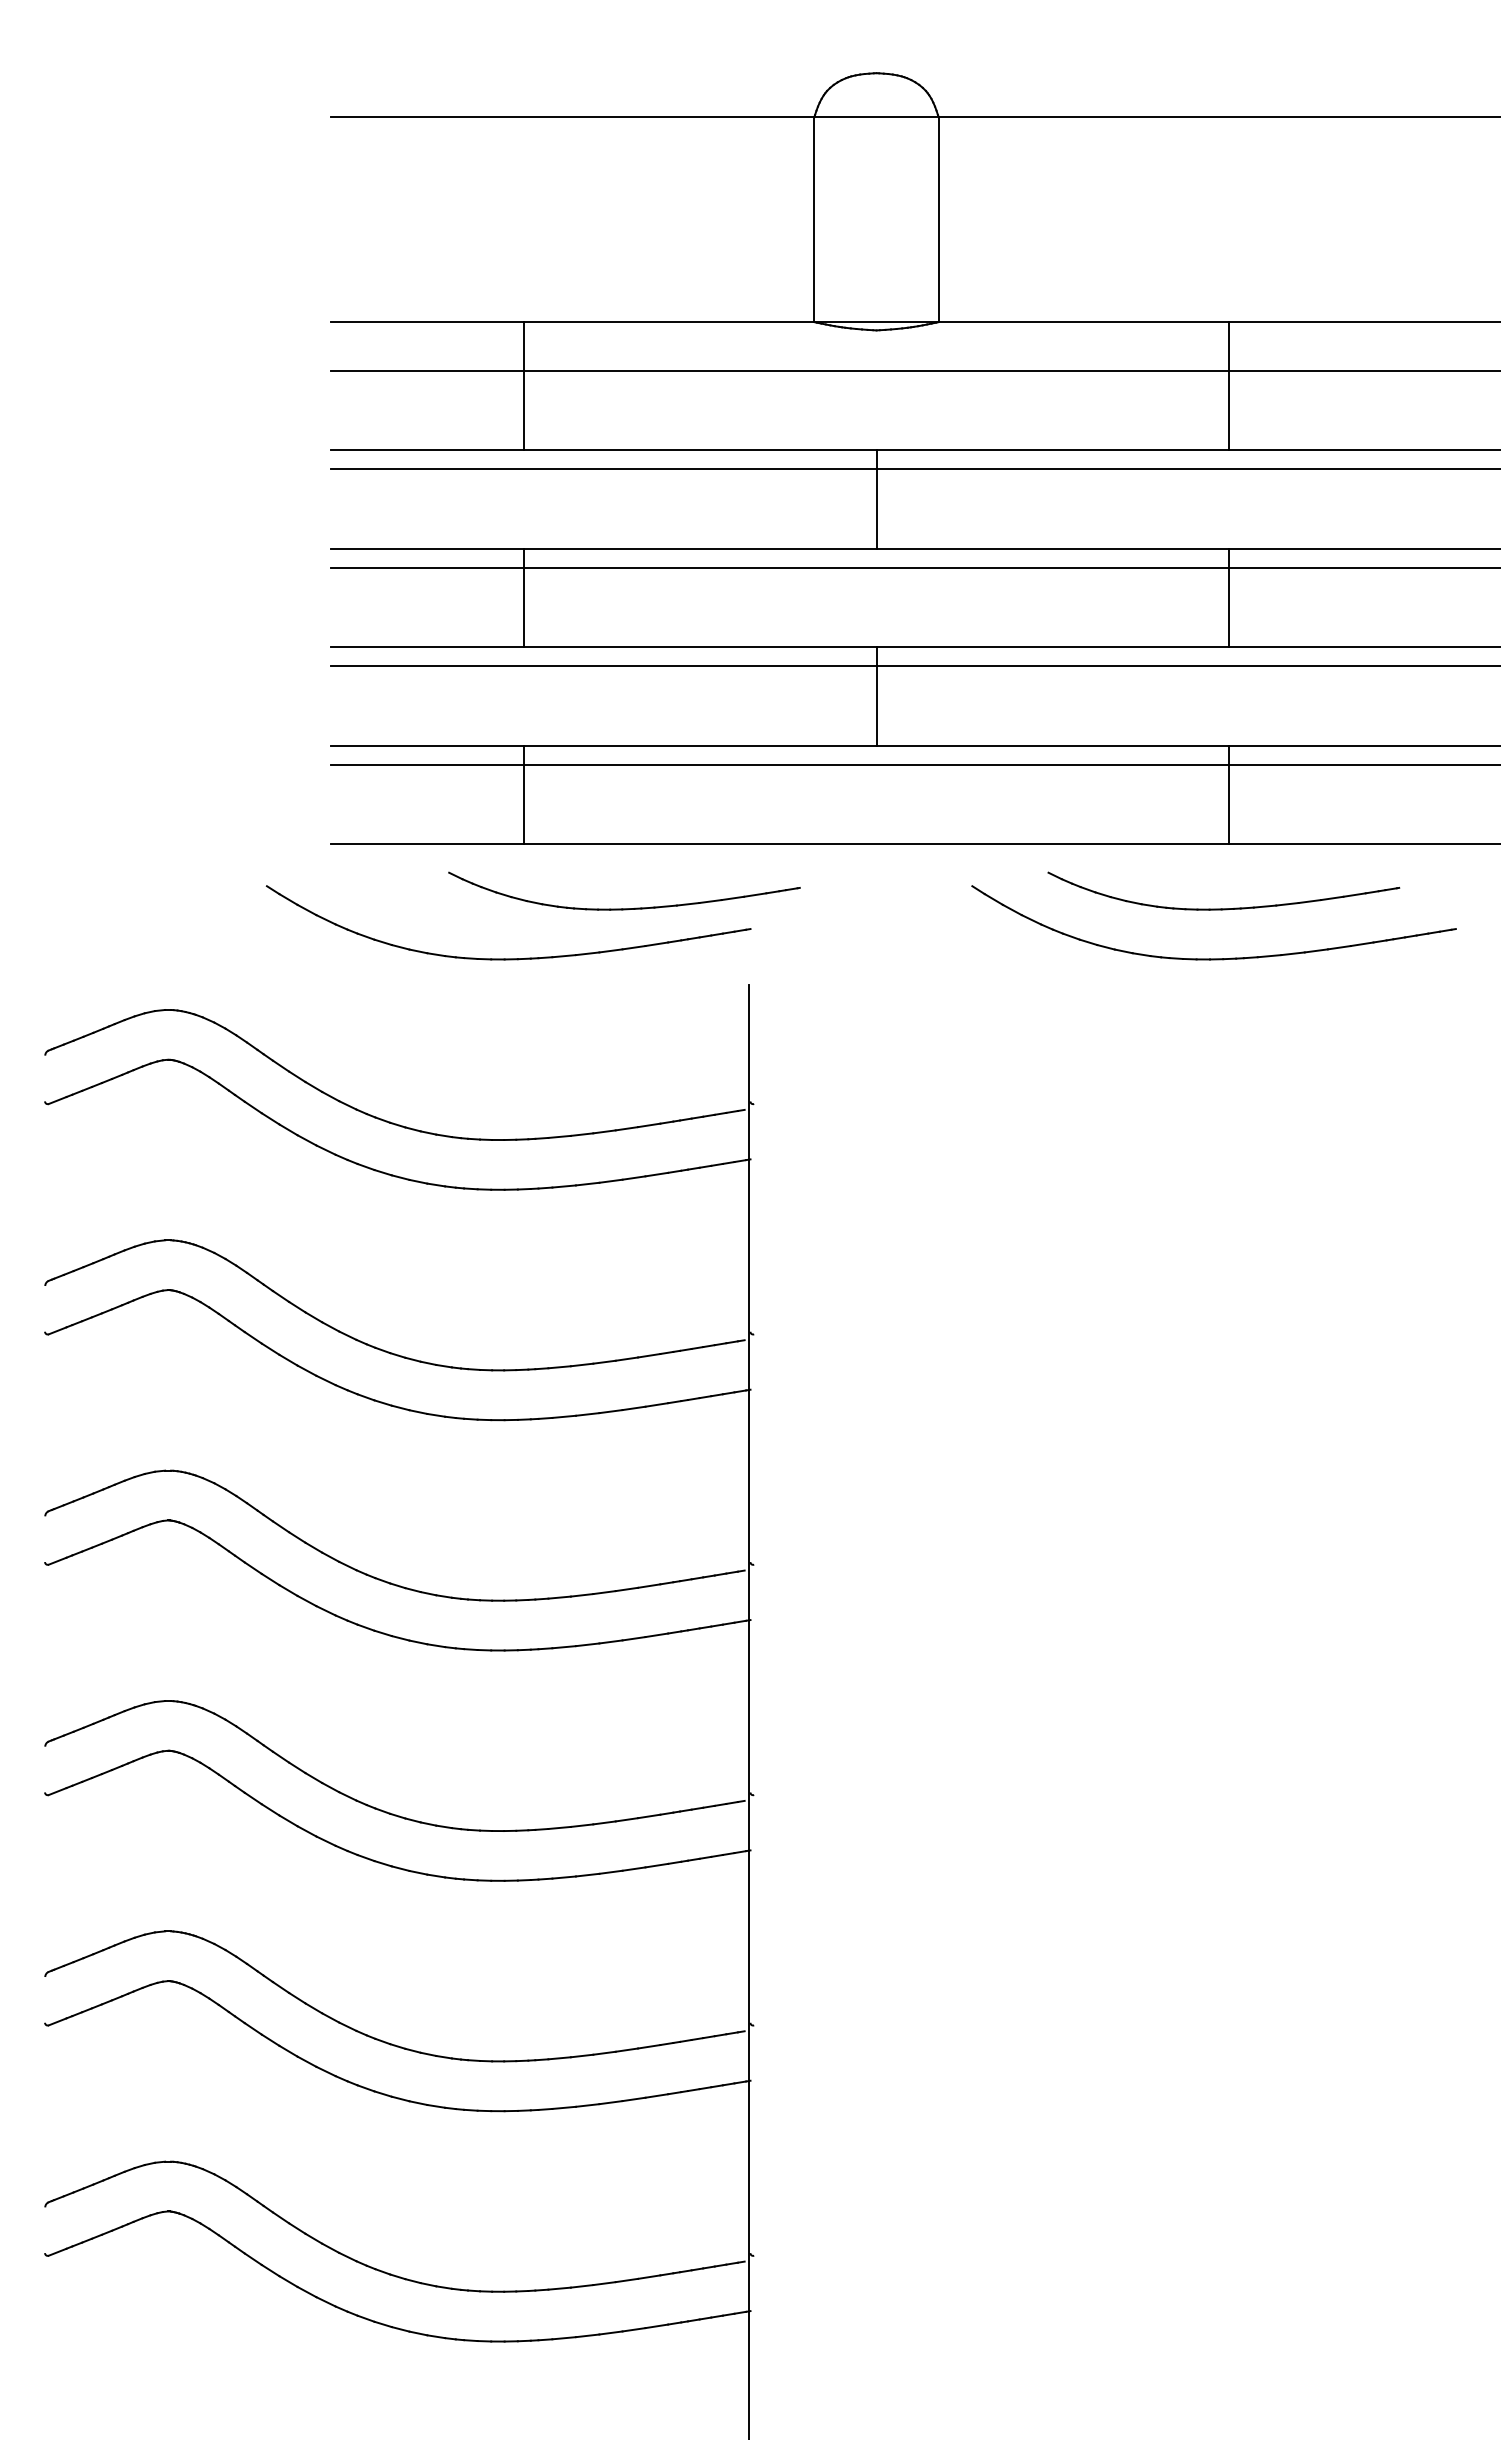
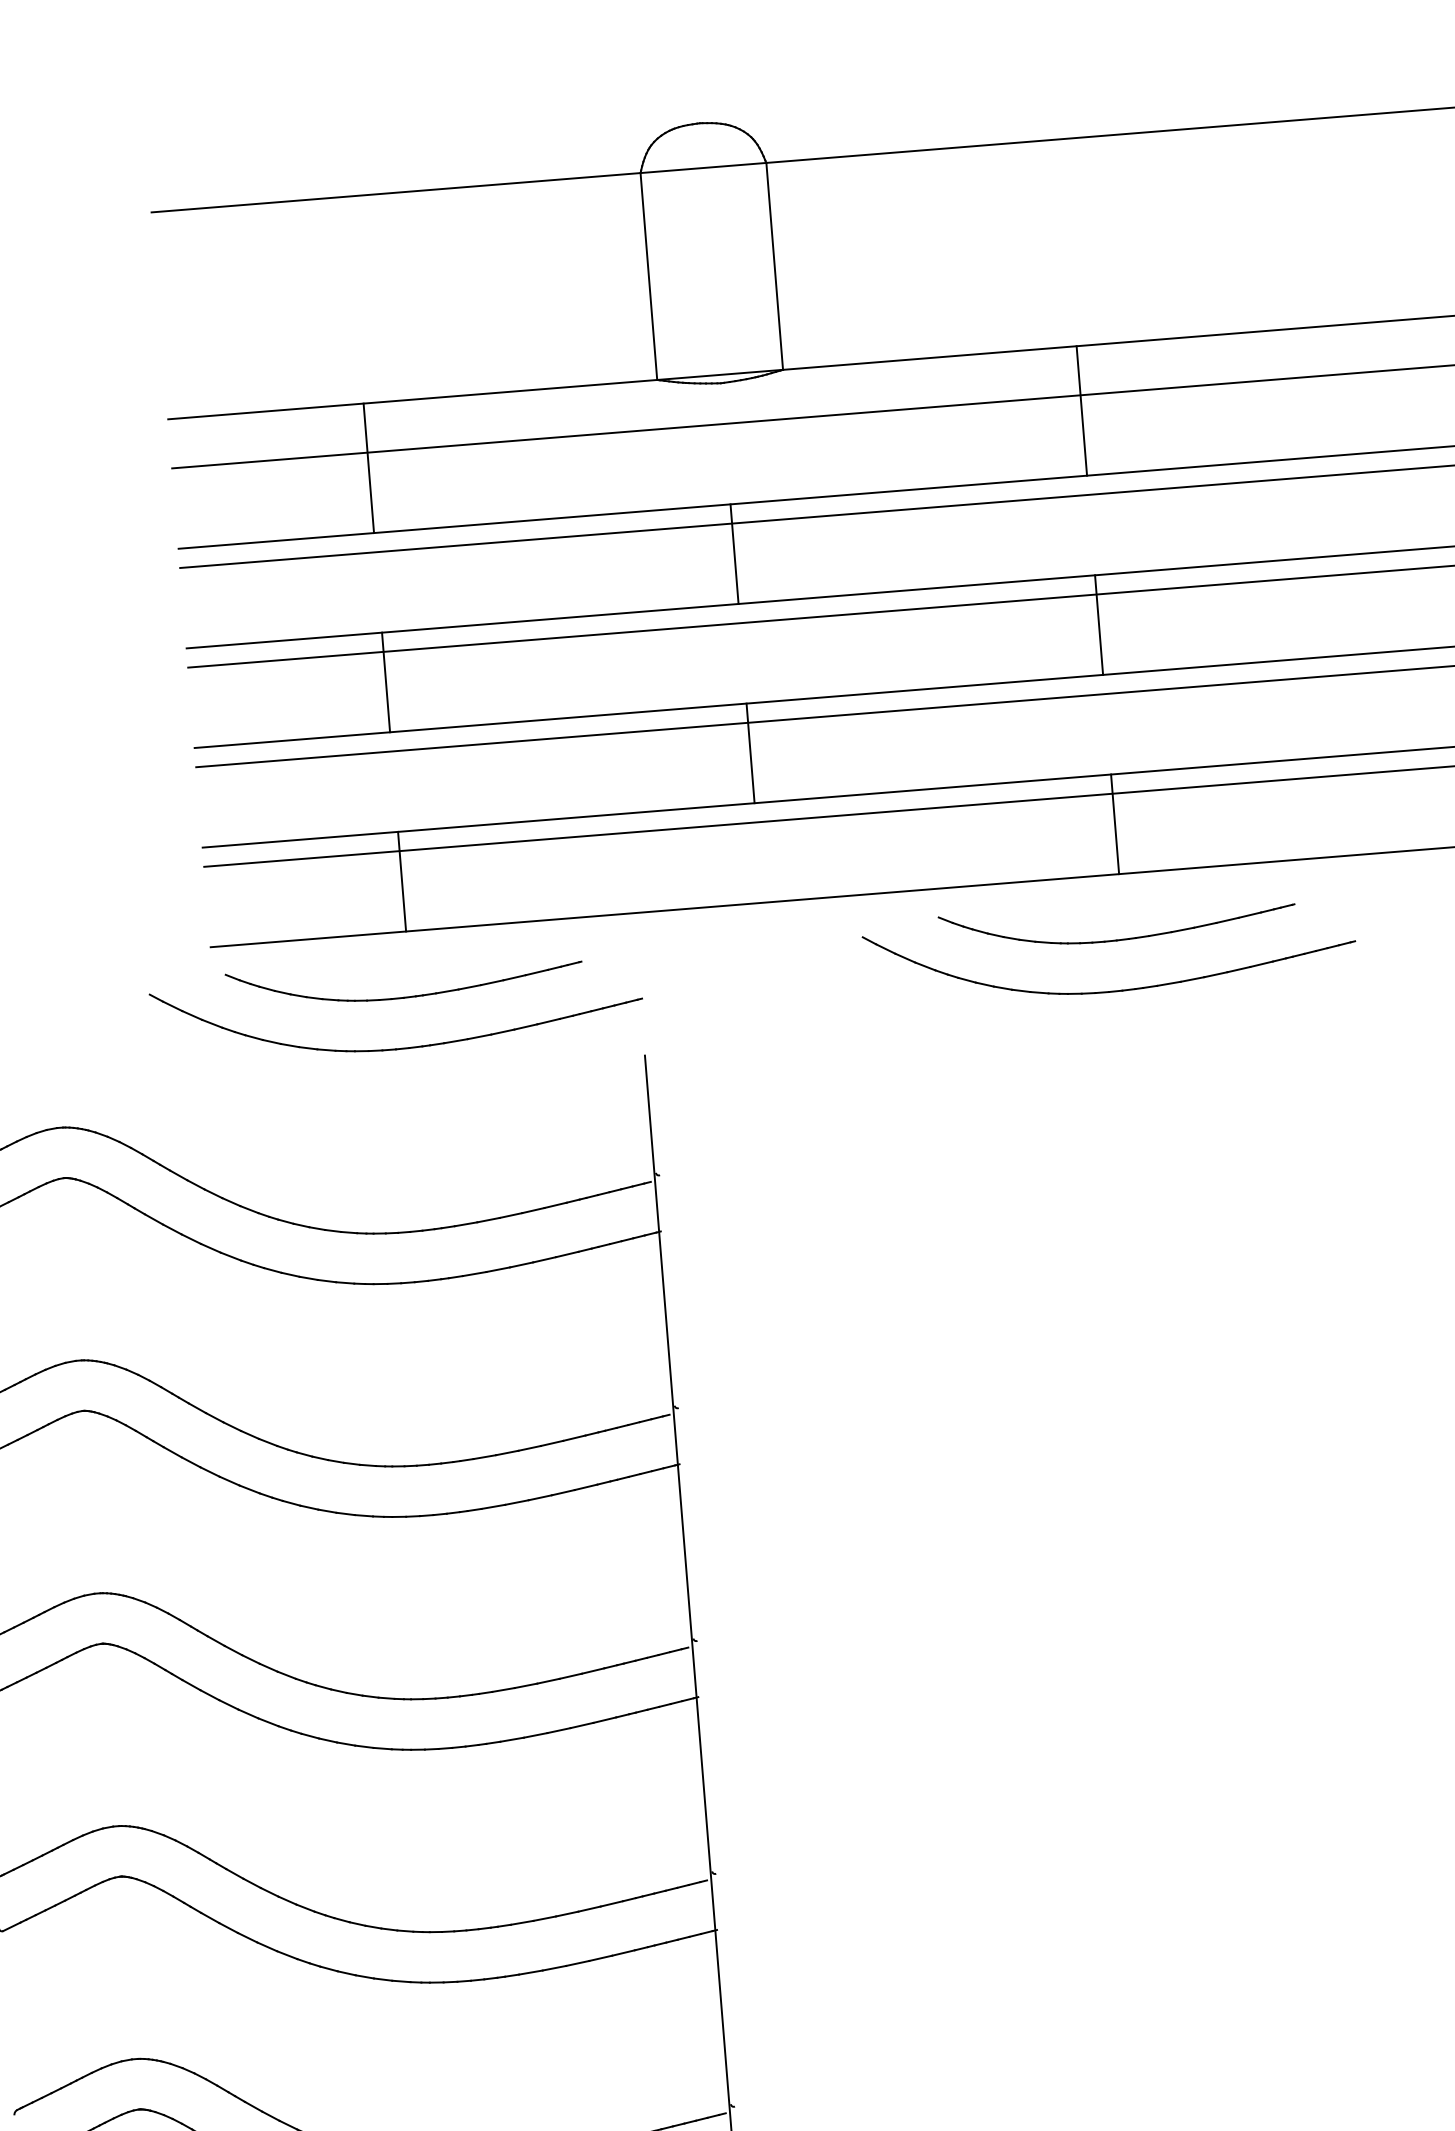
part: (624, 908) -> (405, 996), moved

